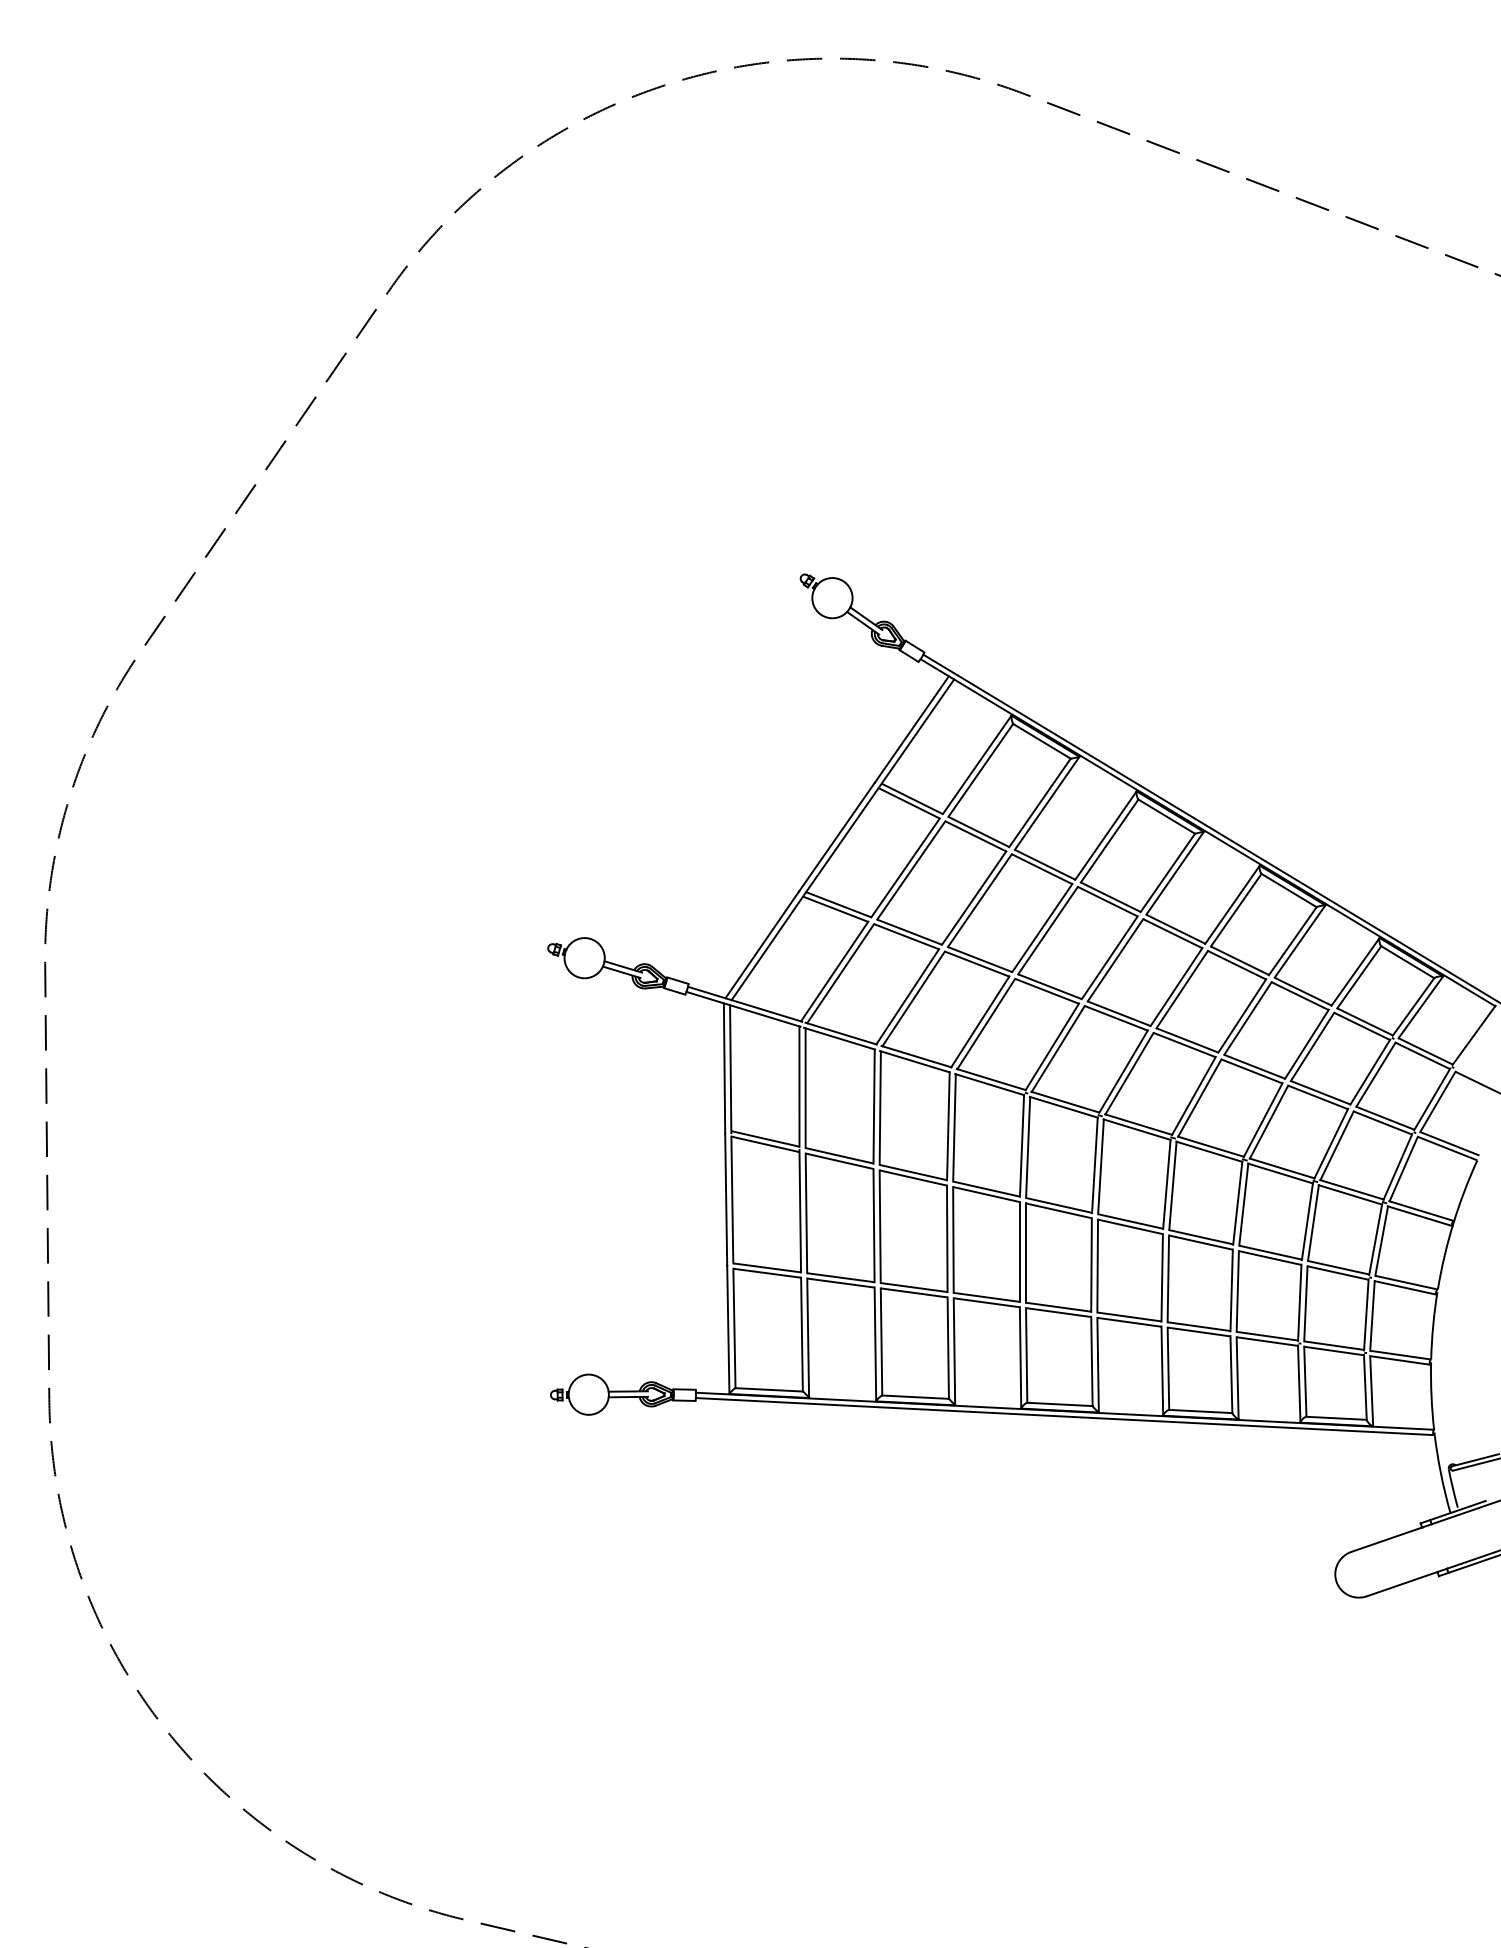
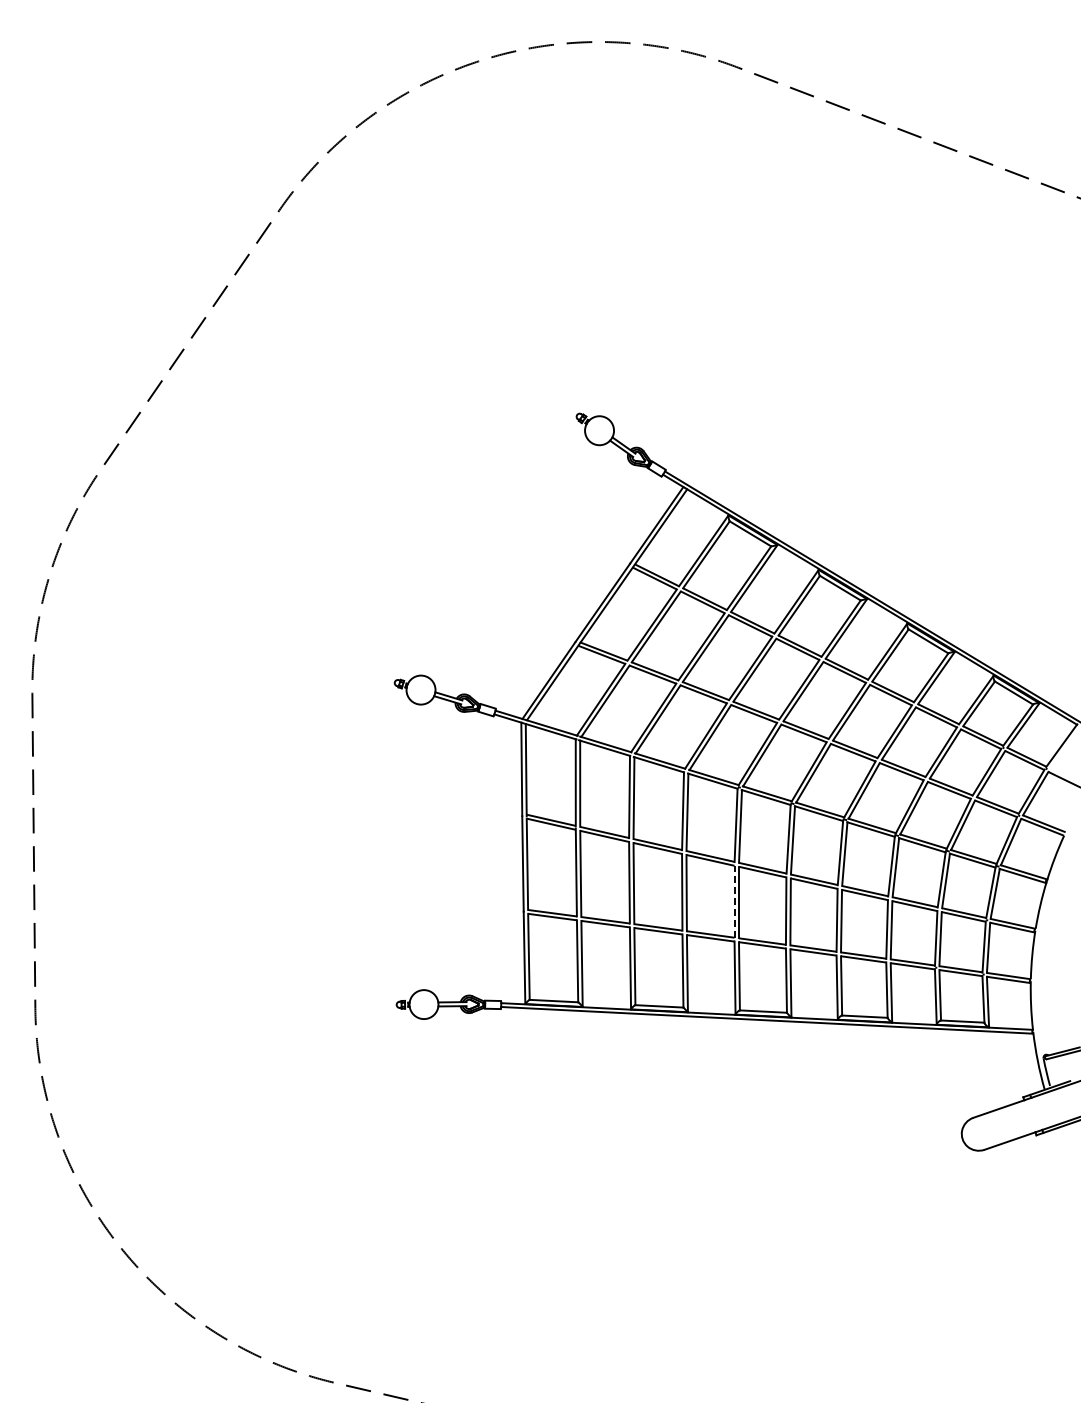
line: (1019, 1251) -> (734, 901), solid -> dashed

